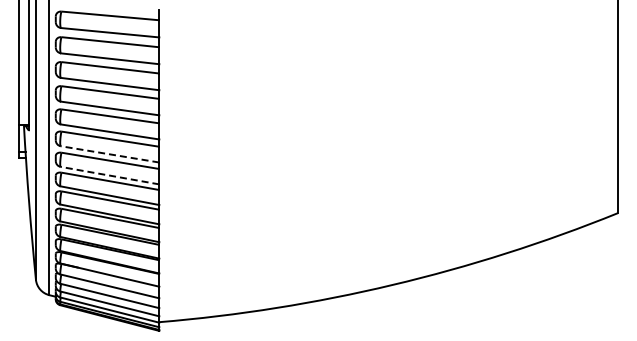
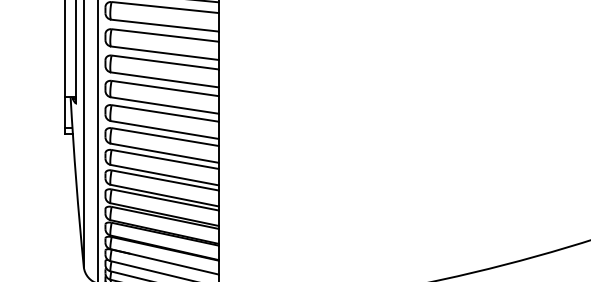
line: (110, 154) -> (165, 130), dashed -> solid
line: (109, 175) -> (164, 153), dashed -> solid

